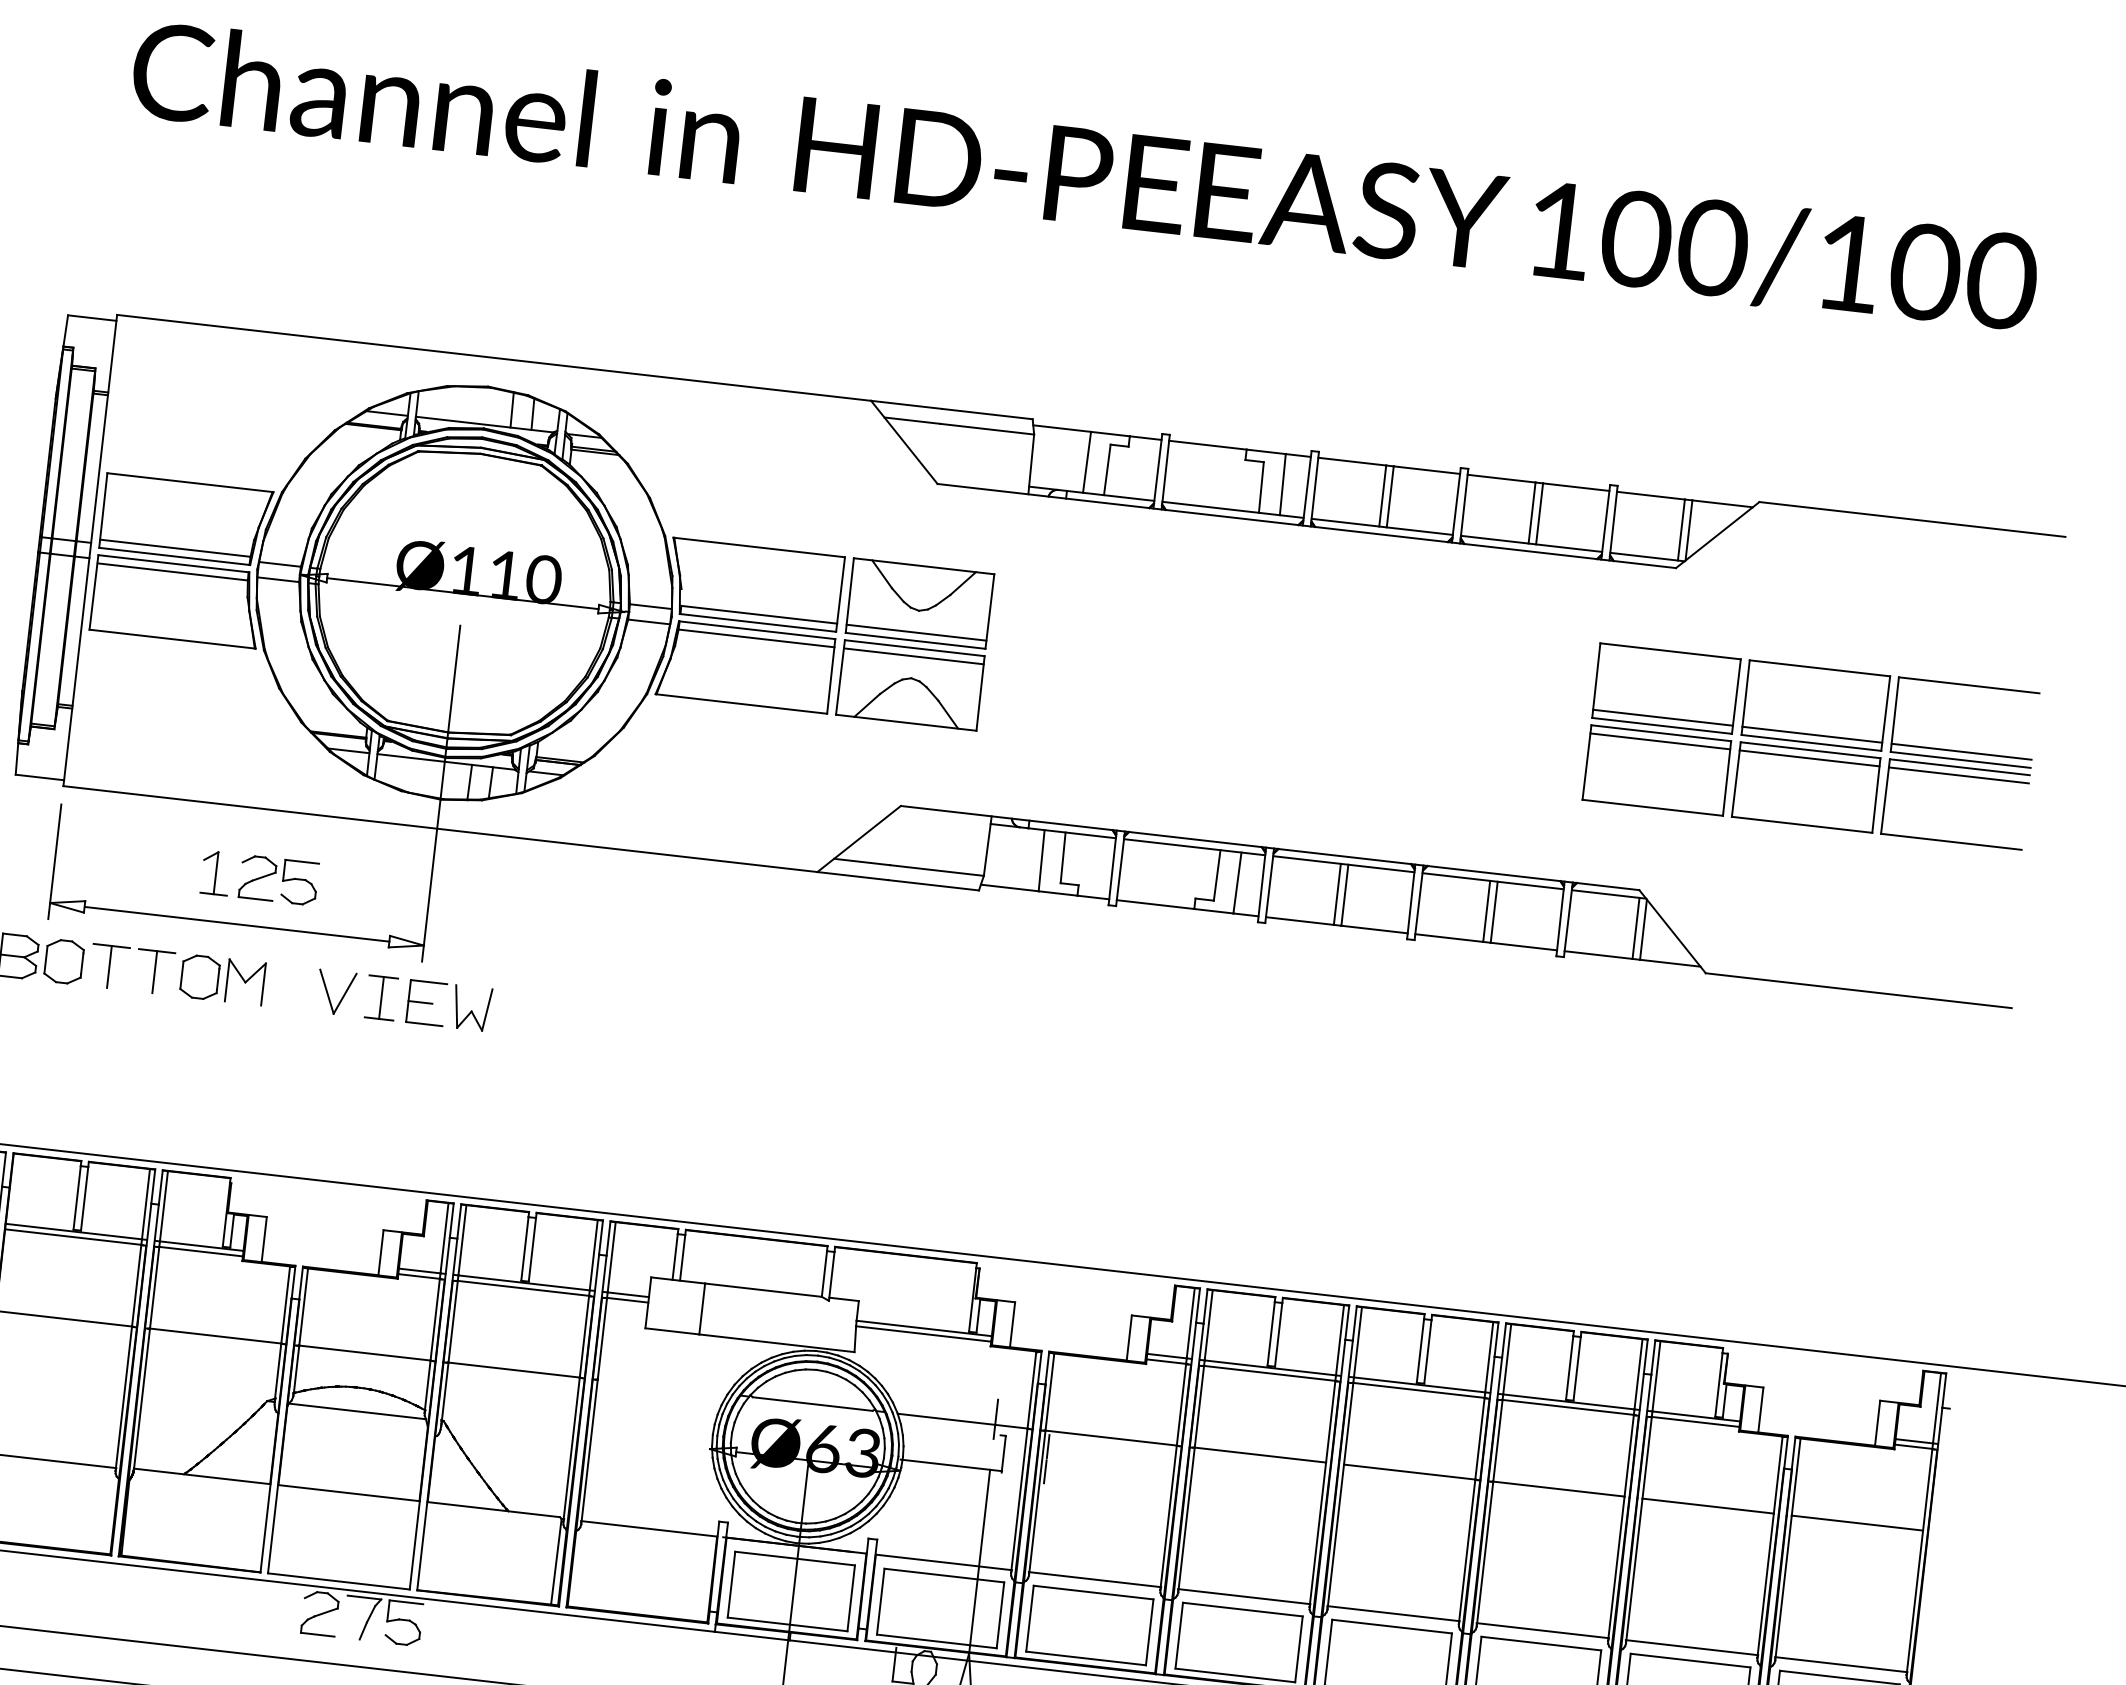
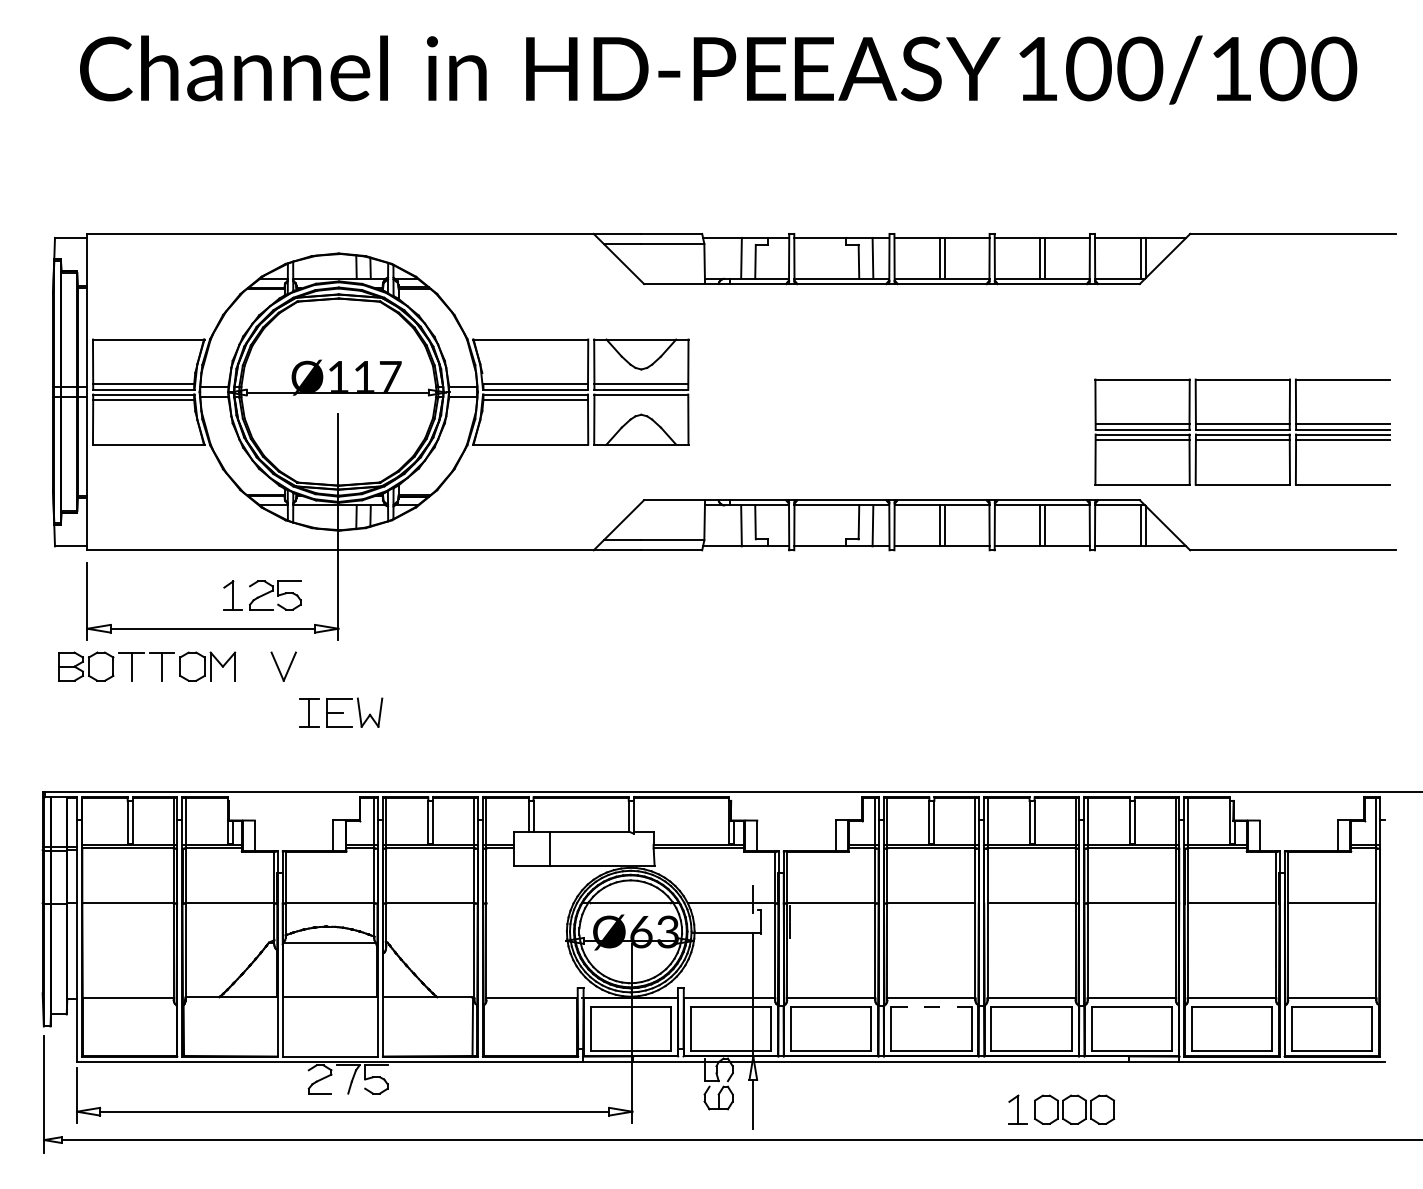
text: (544, 577) -> (390, 375), Ø110 -> Ø117
line: (913, 657) -> (641, 400), removed
part: (1810, 745) -> (1242, 431), moved
part: (259, 878) -> (262, 595), moved
part: (429, 1003) -> (341, 712), moved
line: (1242, 1610) -> (931, 1007), solid -> dashed

